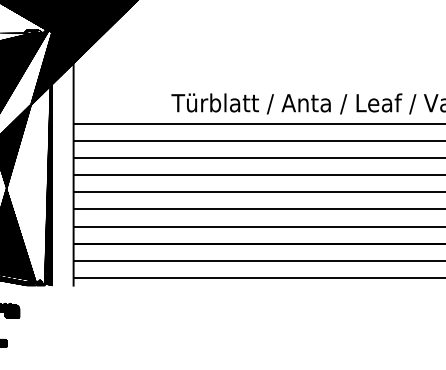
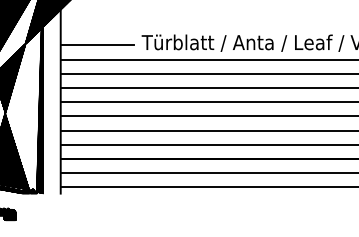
line: (117, 106) -> (97, 45), added

